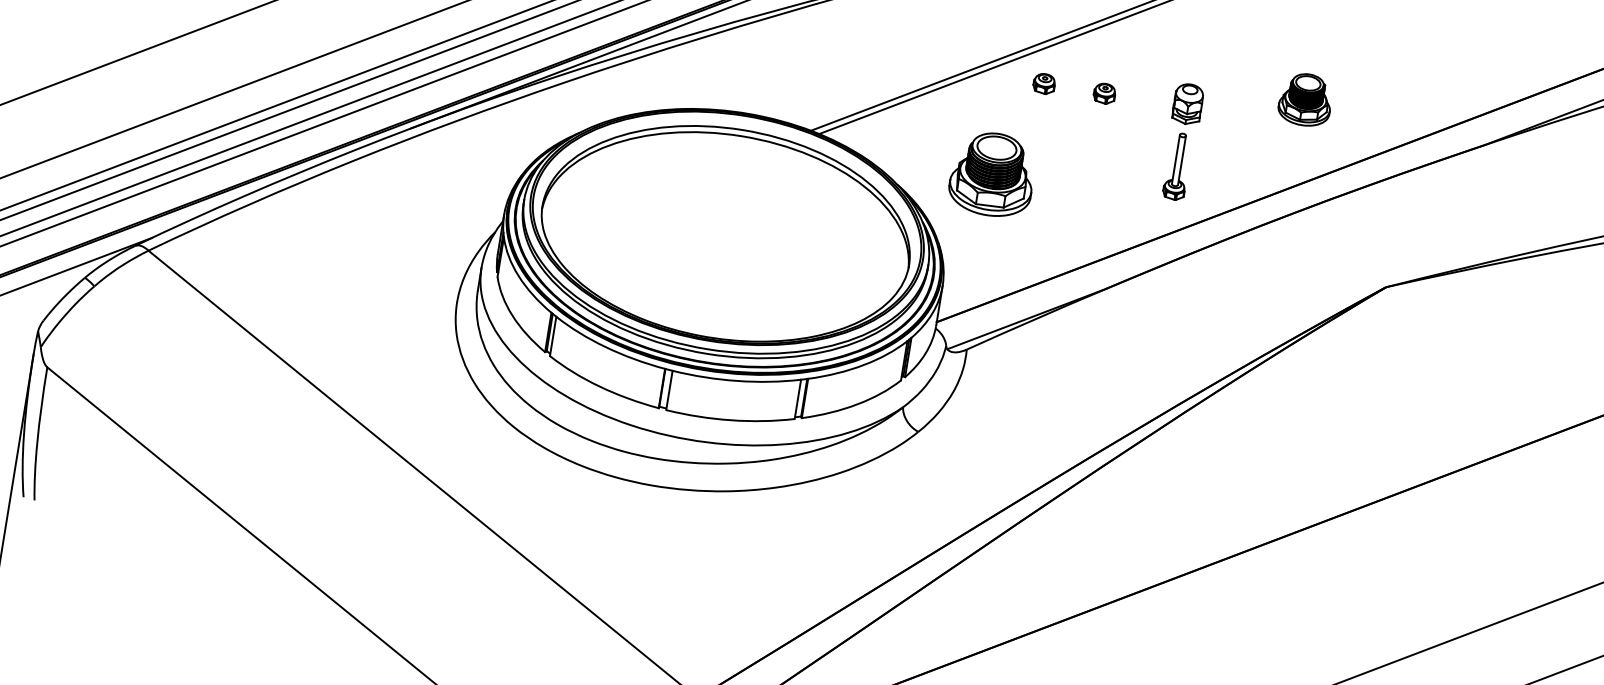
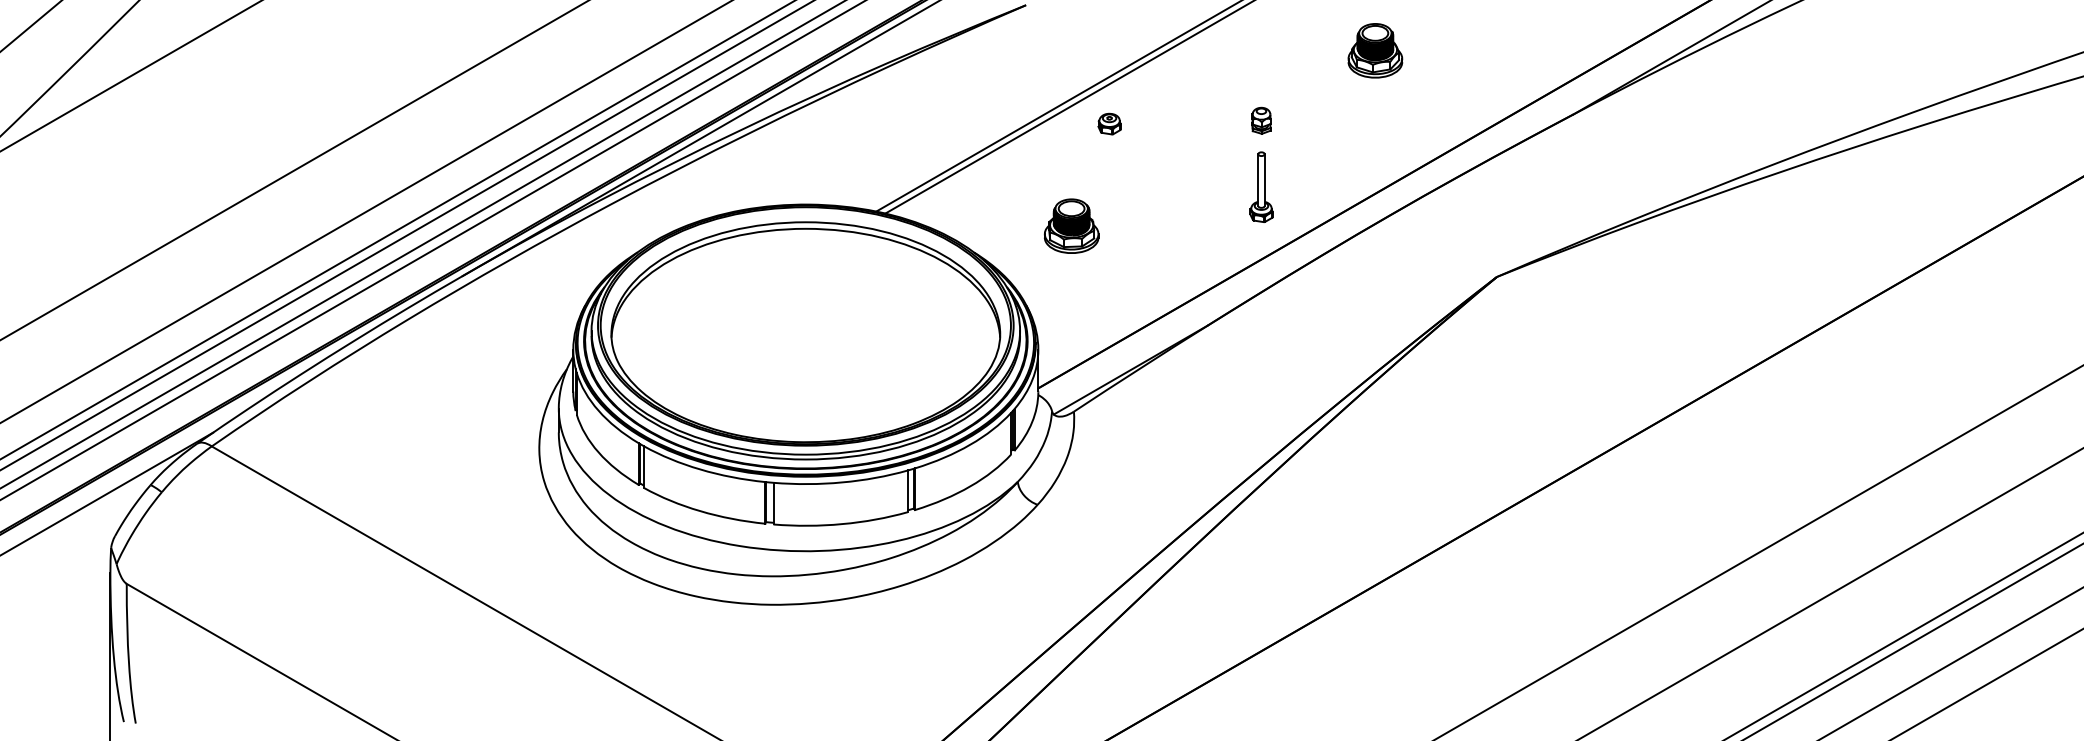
part: (1104, 93) -> (1173, 123), removed
part: (1305, 99) -> (1375, 50), moved
part: (1188, 103) -> (1261, 120), size x0.62
part: (992, 173) -> (1071, 225), size x0.62

